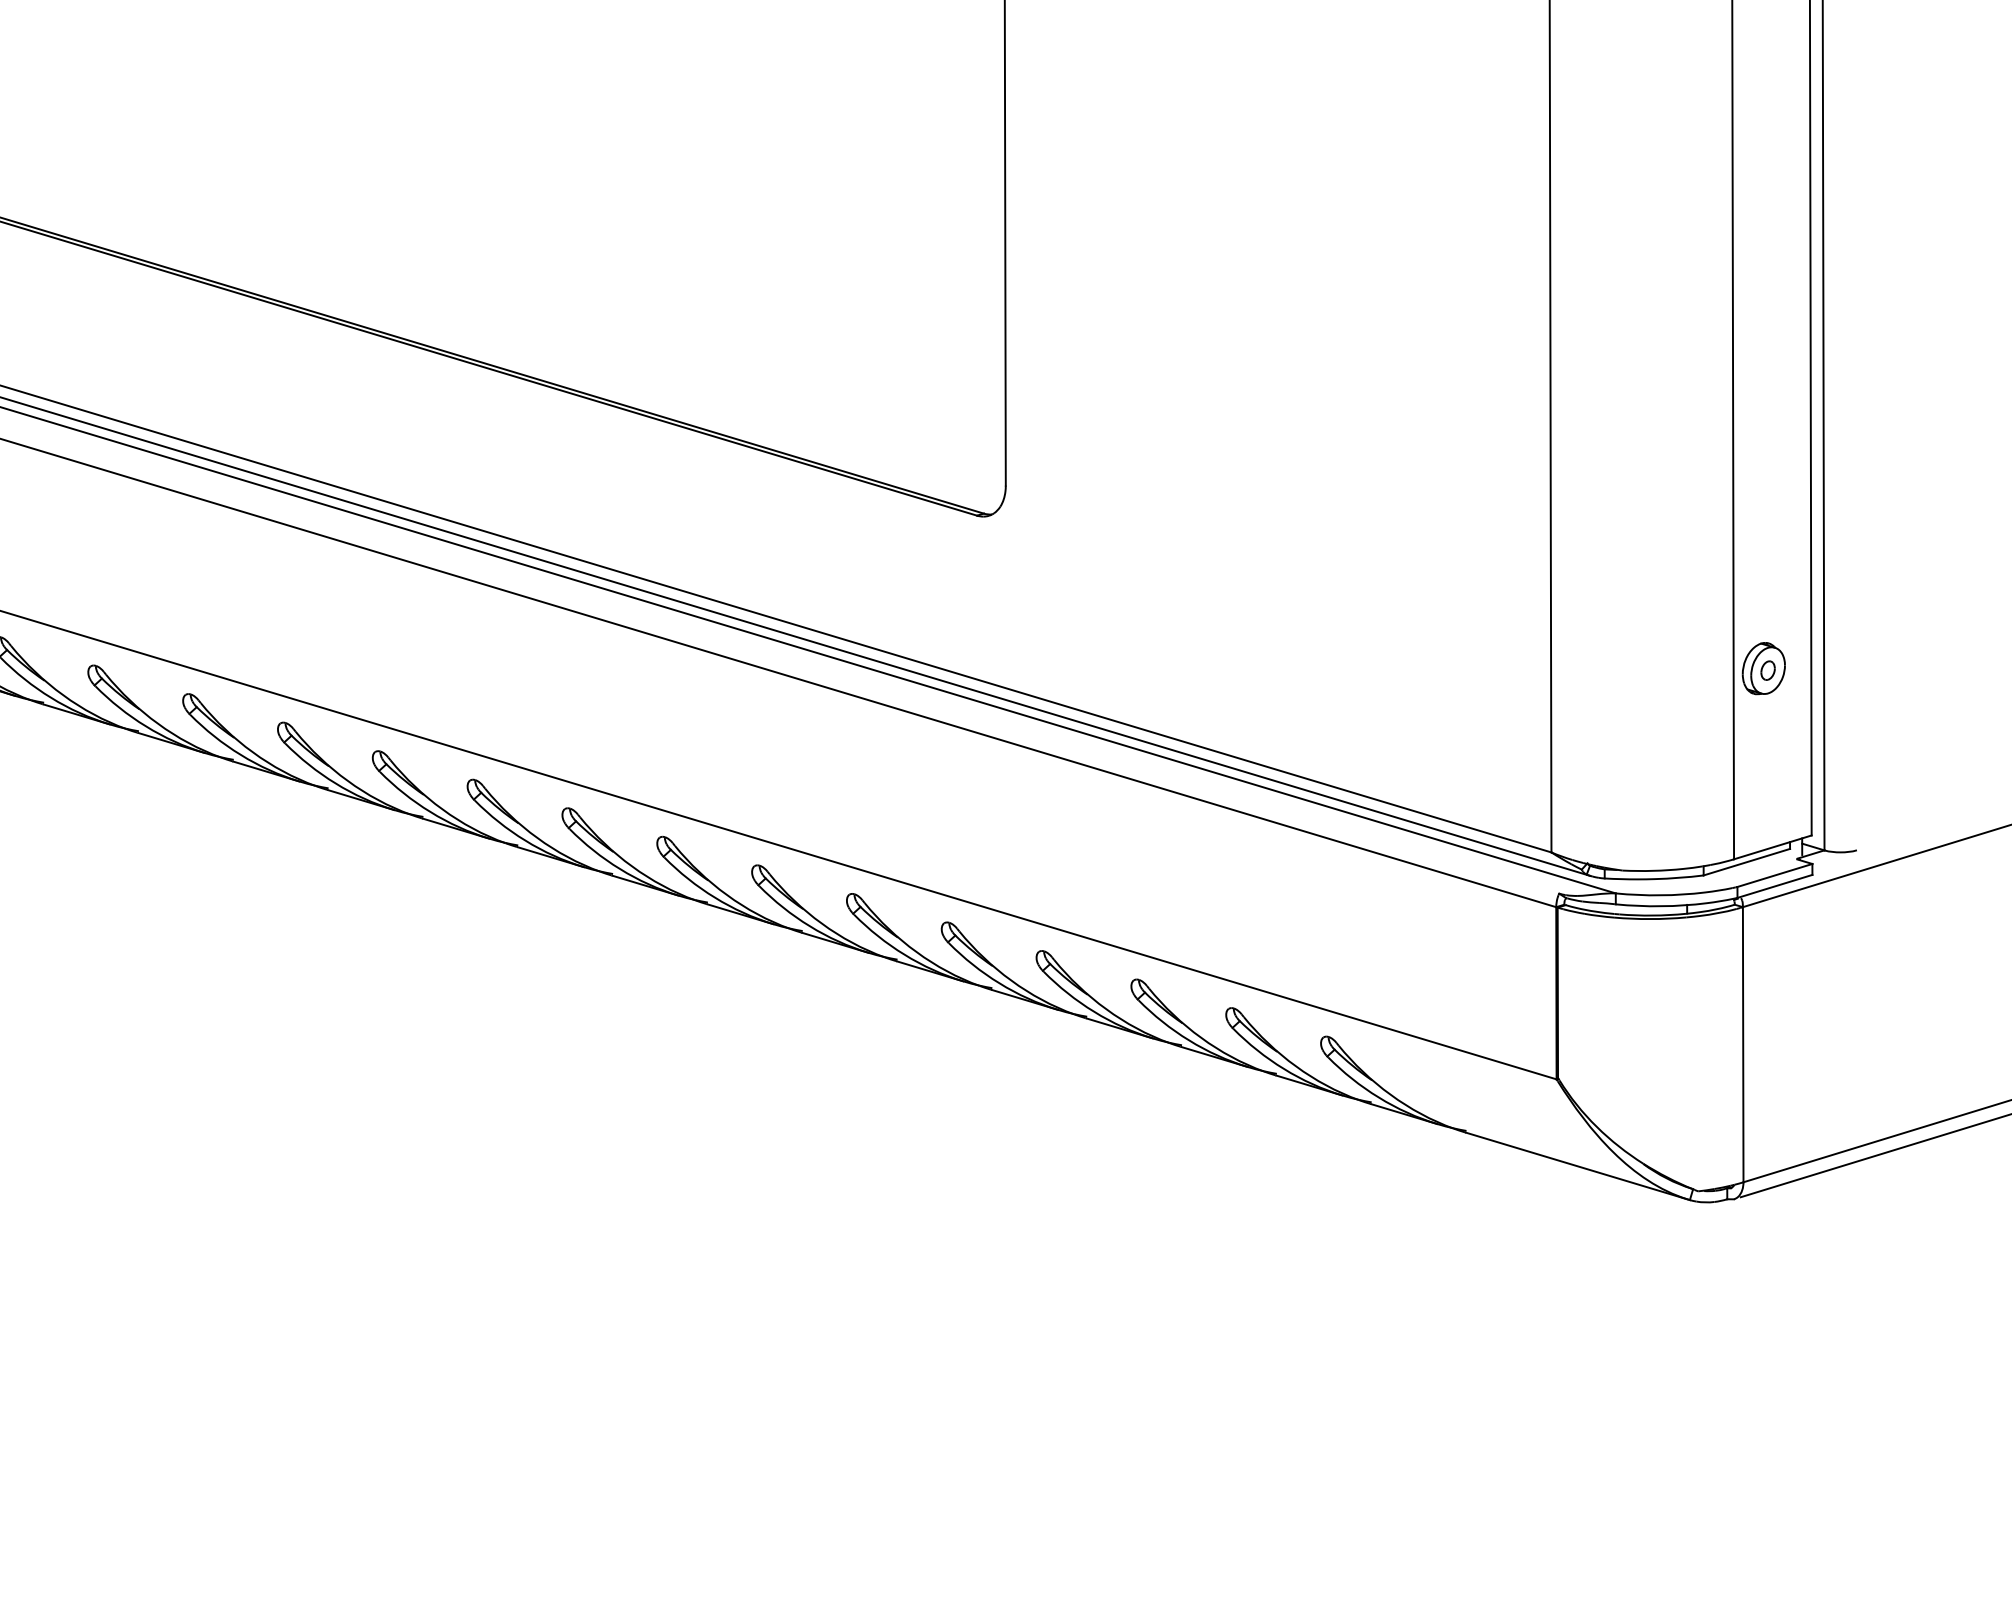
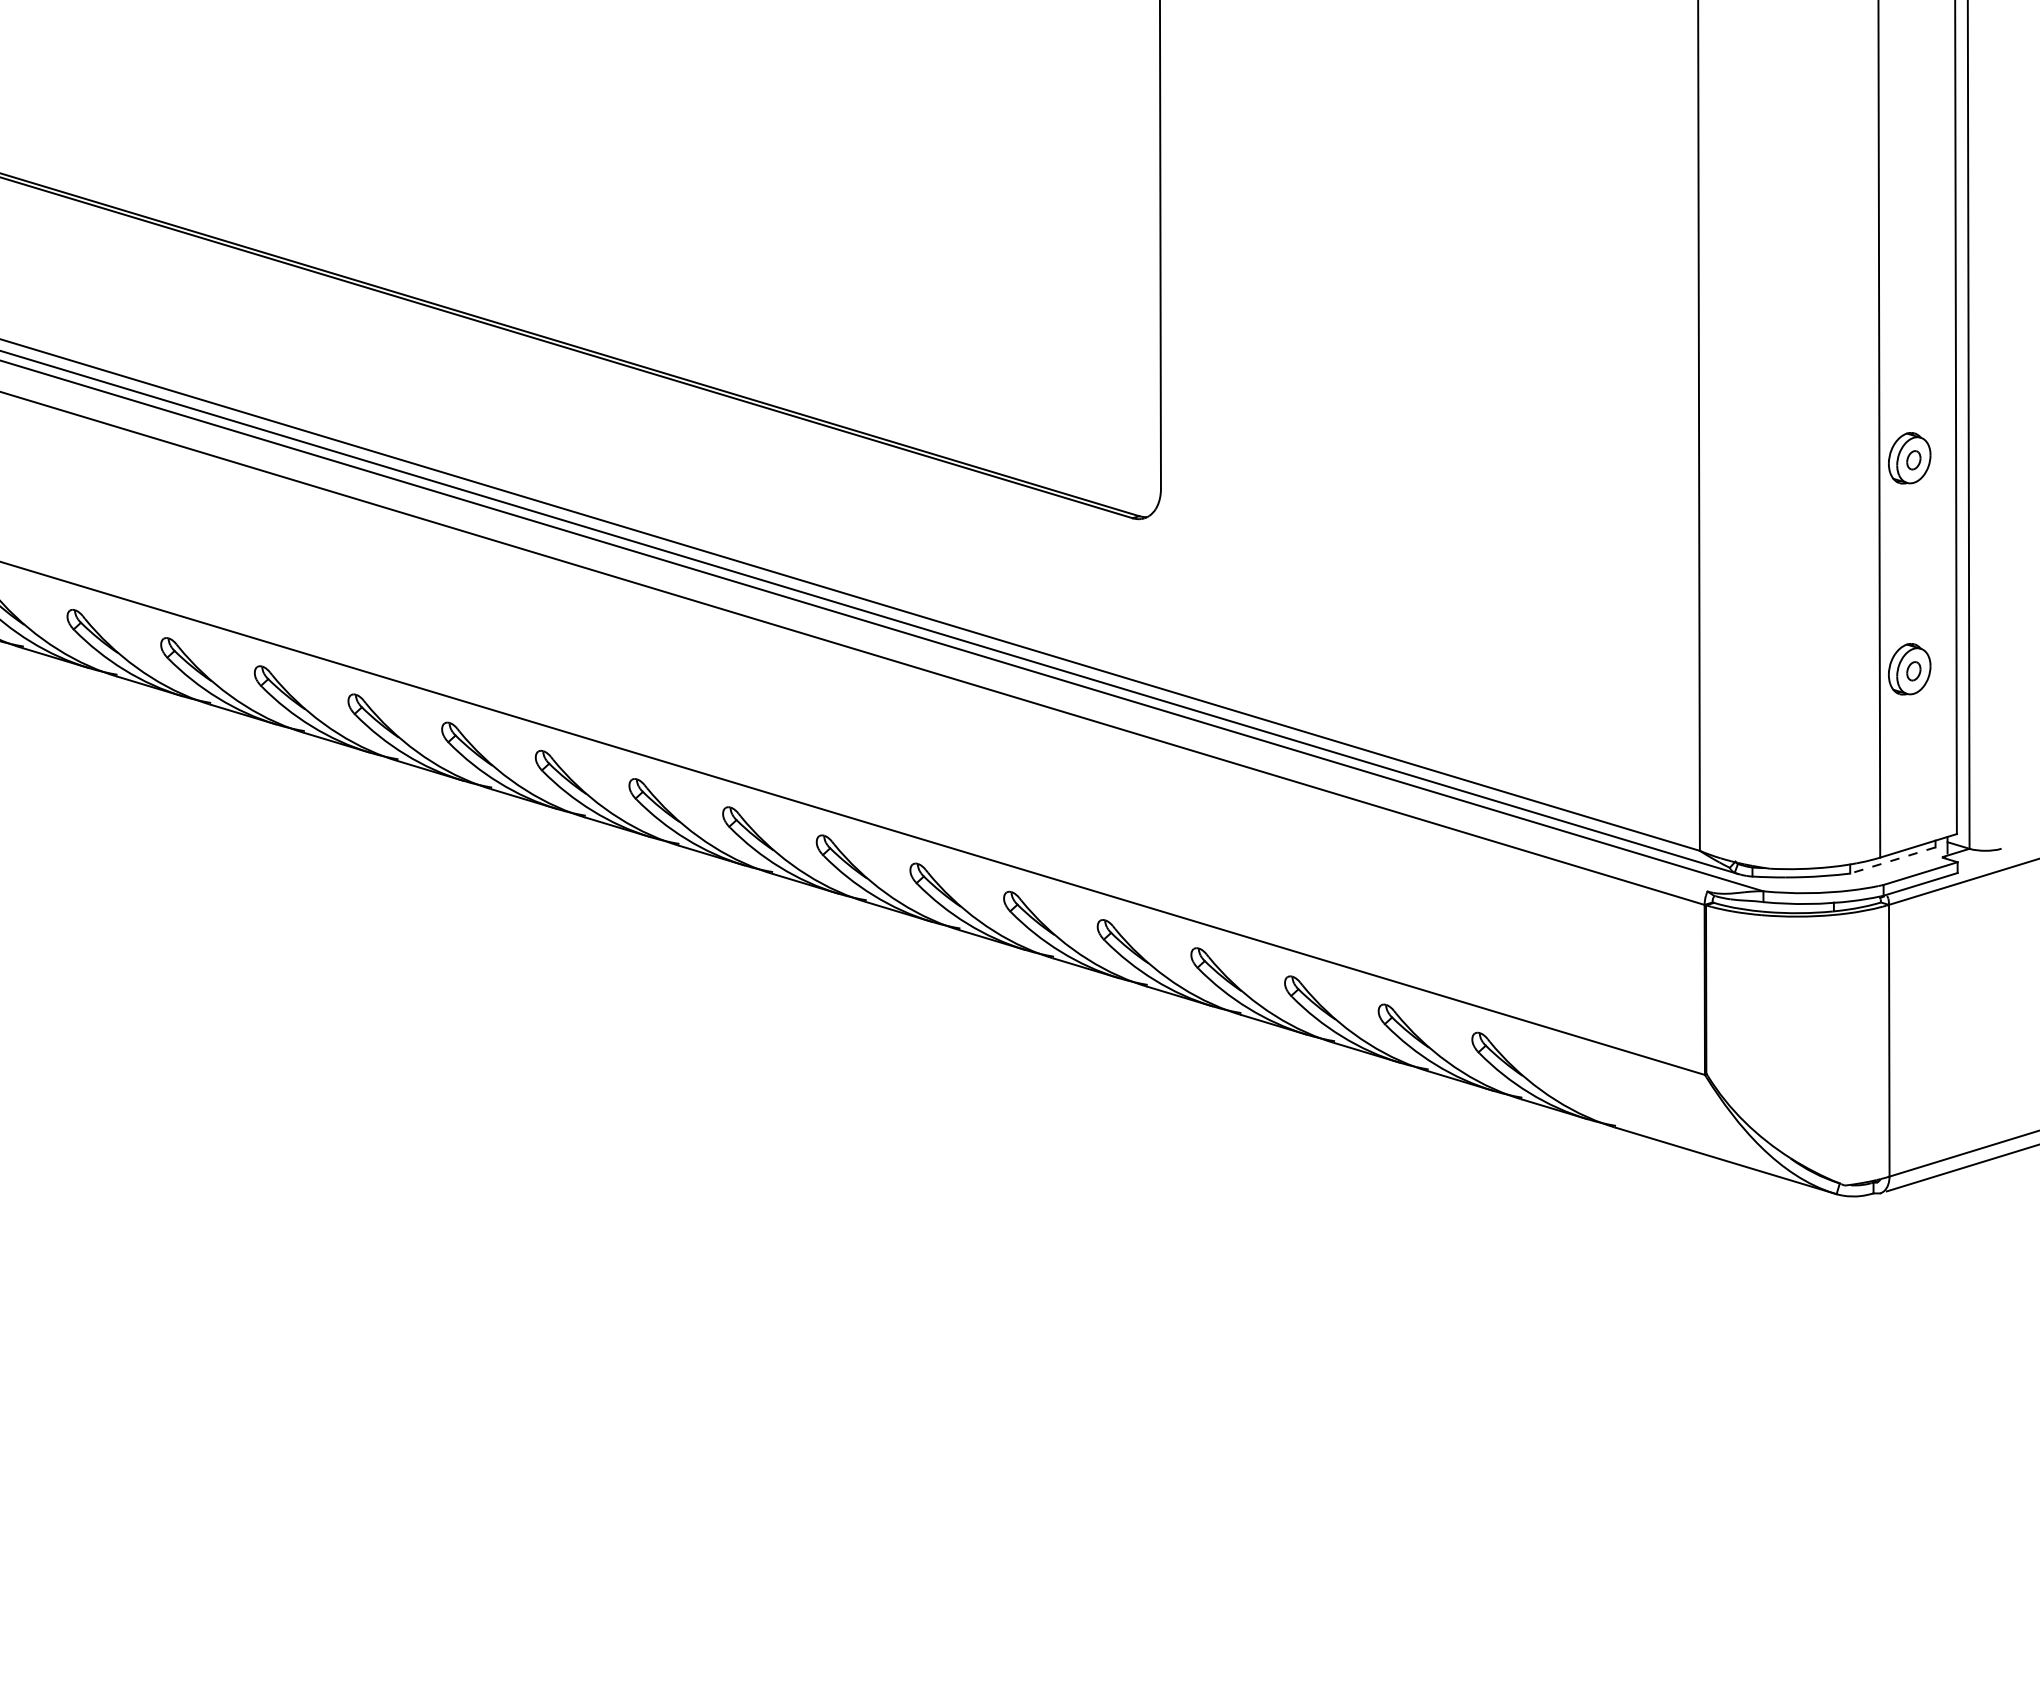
part: (1763, 455) -> (1909, 458), added
line: (1746, 862) -> (1892, 860), solid -> dashed

